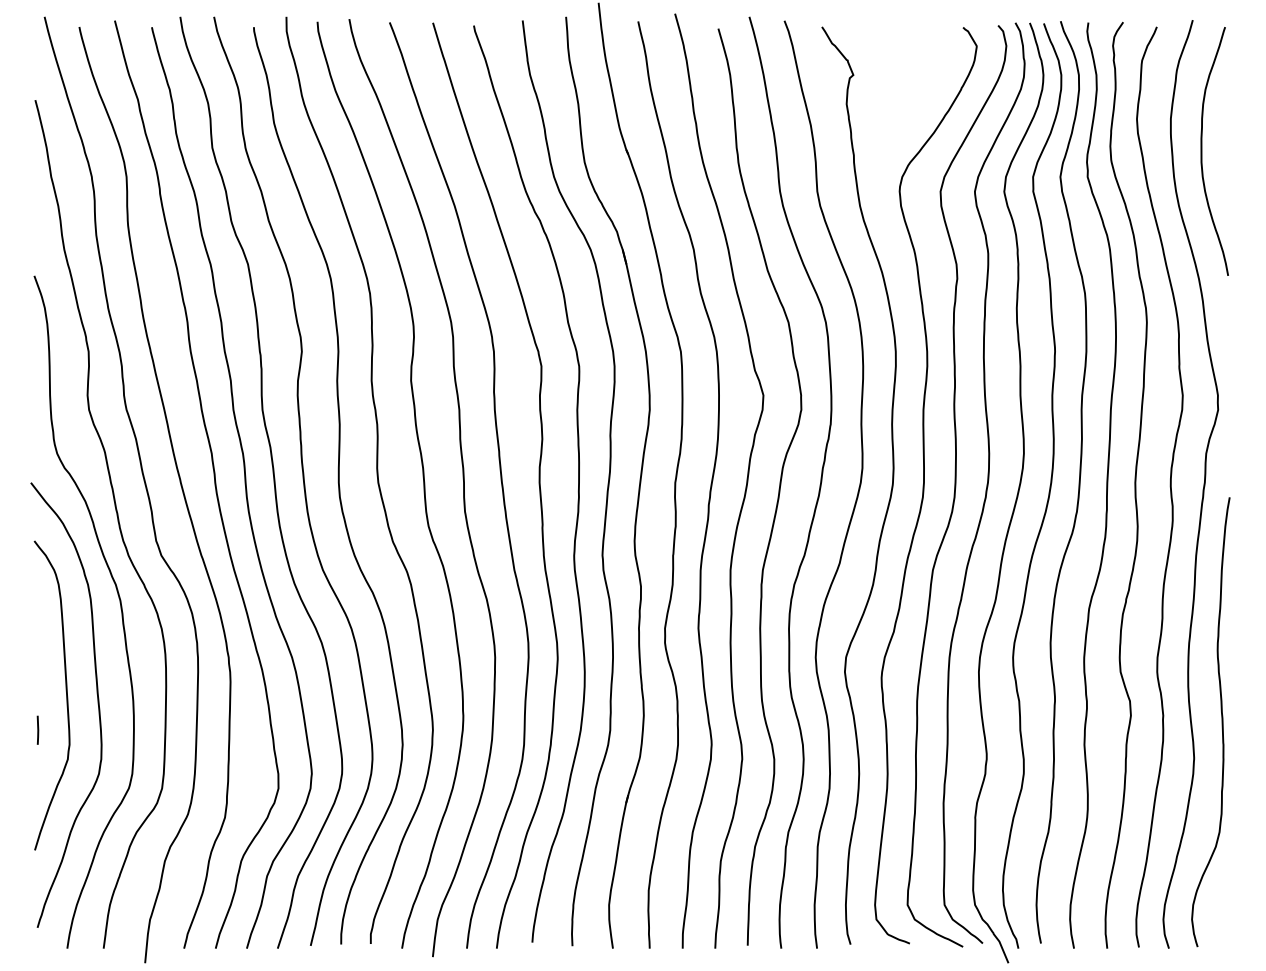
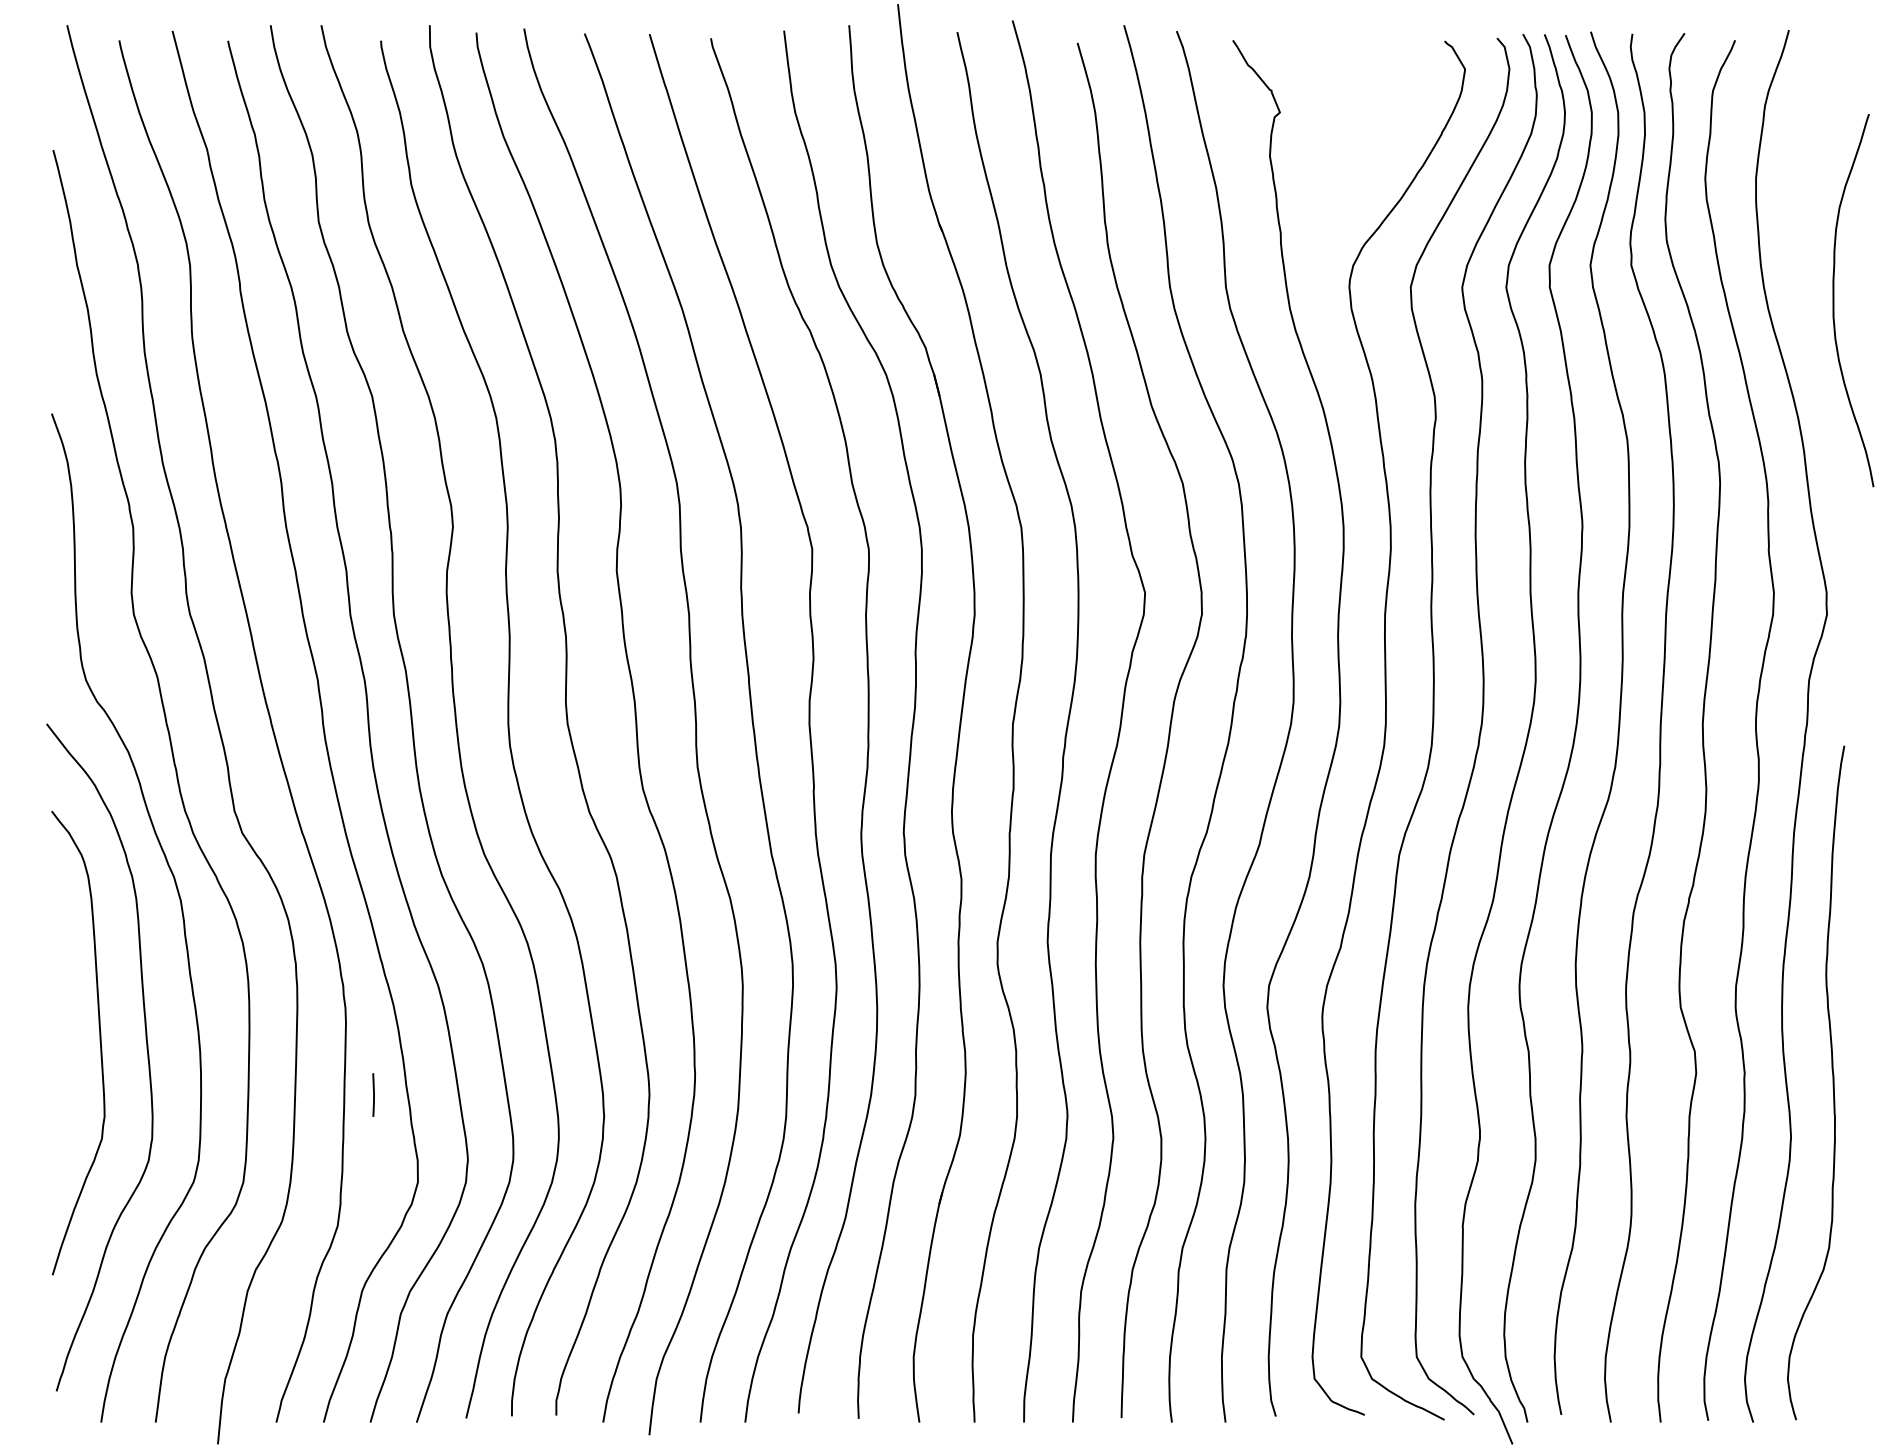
curve: (1202, 151) -> (1835, 300), moved
line: (37, 729) -> (372, 1093), moved

